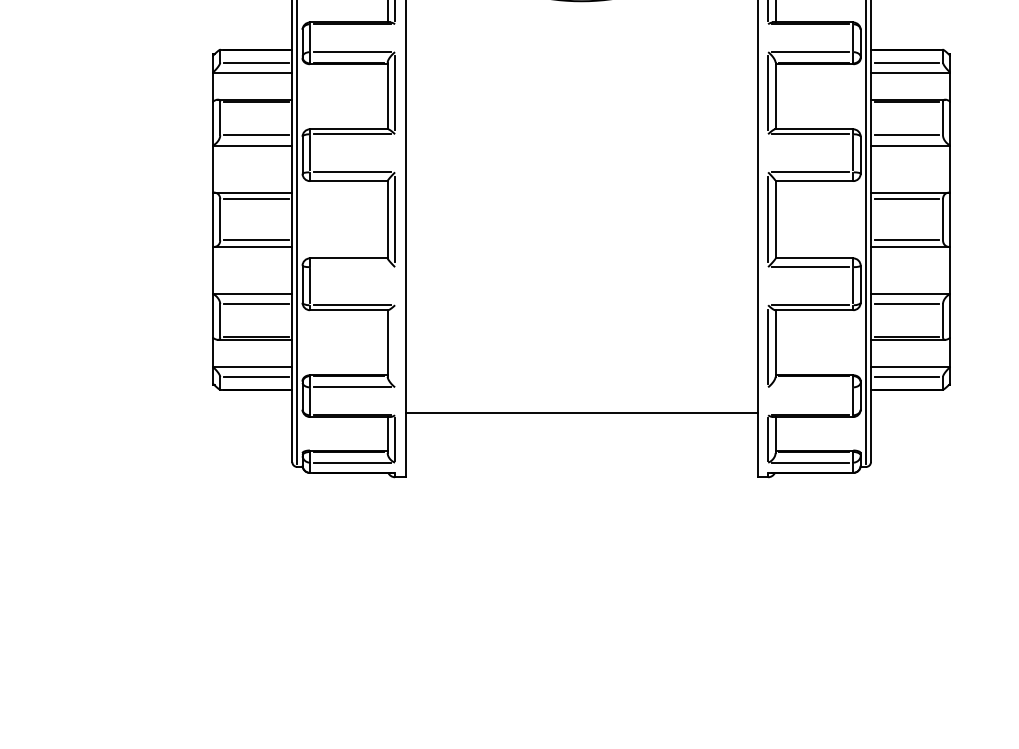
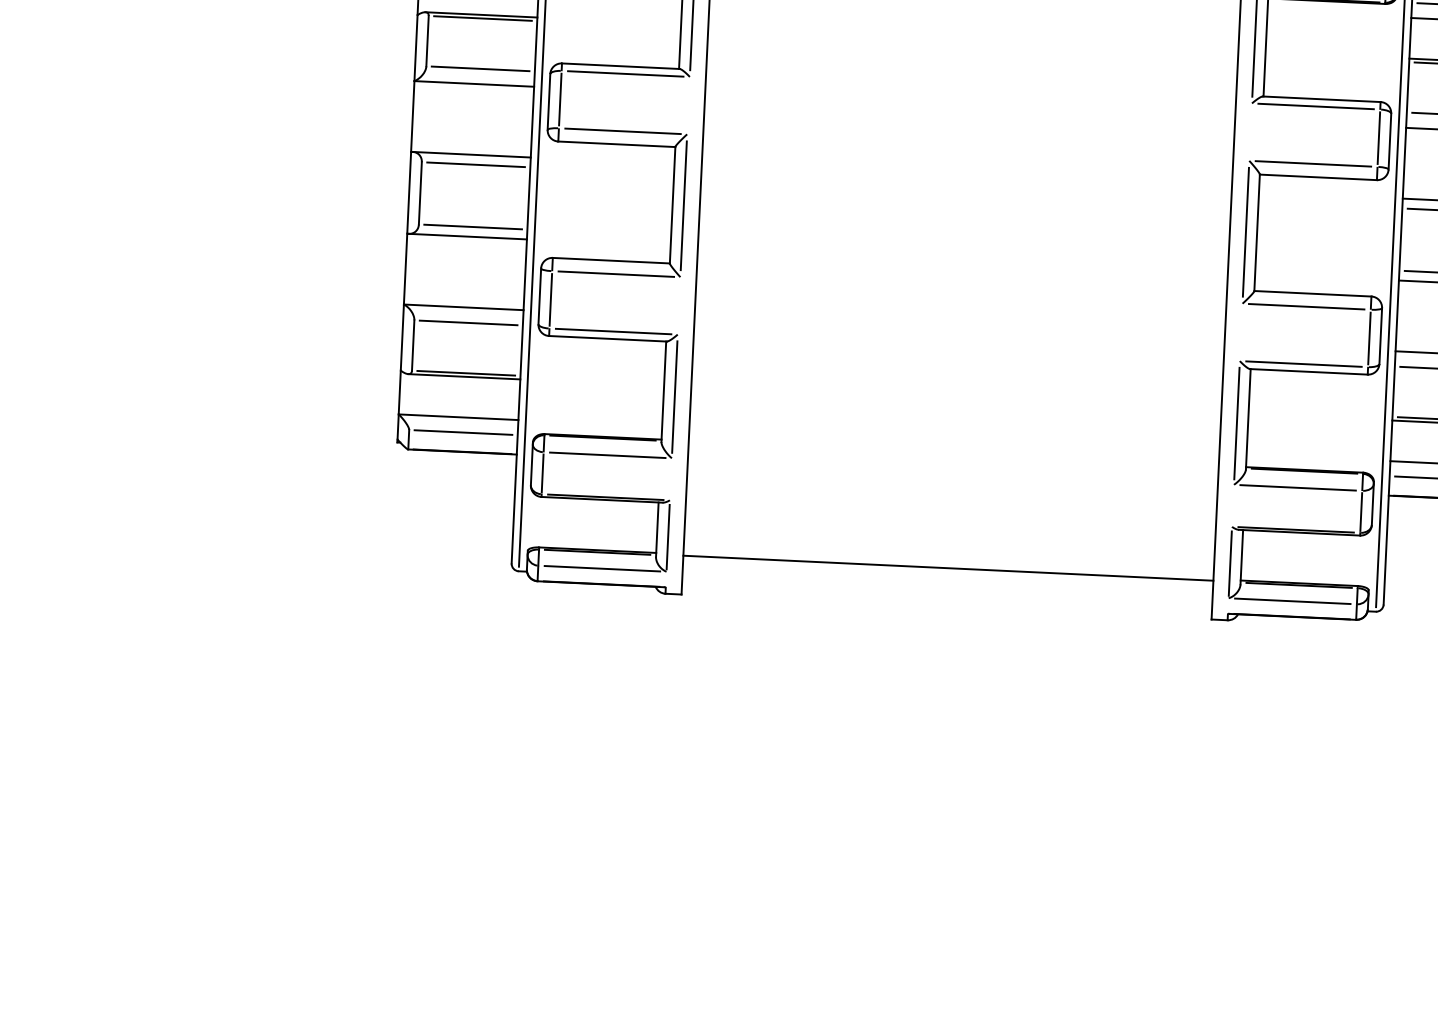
line: (352, 267) -> (616, 274), added
line: (395, 346) -> (675, 396), added
line: (810, 387) -> (1297, 488), added
line: (581, 412) -> (948, 568), moved

